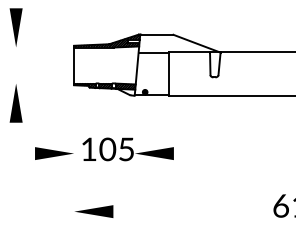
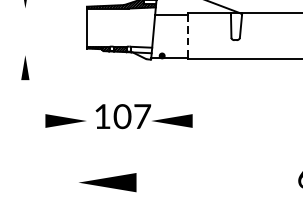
line: (169, 73) -> (187, 36), solid -> dashed
hatch: (125, 86) -> (141, 49), removed
part: (15, 103) -> (24, 67), size x0.6
text: (126, 149) -> (142, 116), 105 -> 107
part: (94, 211) -> (108, 182), size x1.4

